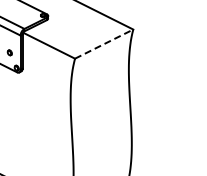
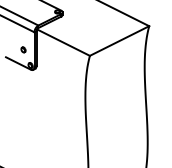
line: (104, 44) -> (119, 41), dashed -> solid

